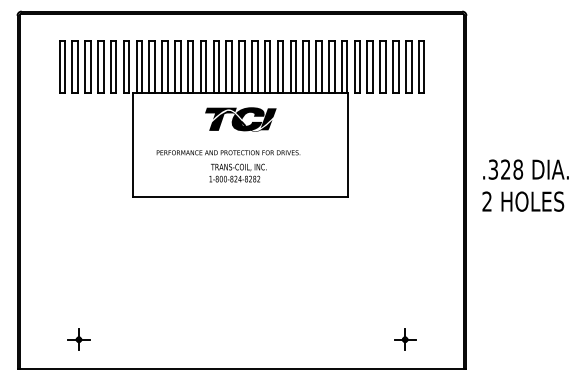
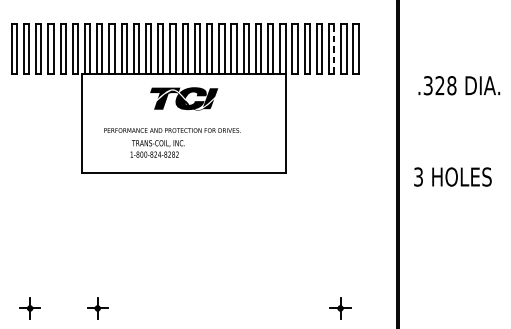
line: (398, 67) -> (334, 49), solid -> dashed
text: (525, 169) -> (458, 85), moved
text: (237, 172) -> (157, 148), moved
text: (486, 201) -> (417, 176), 2 -> 3
part: (149, 339) -> (97, 308), added

